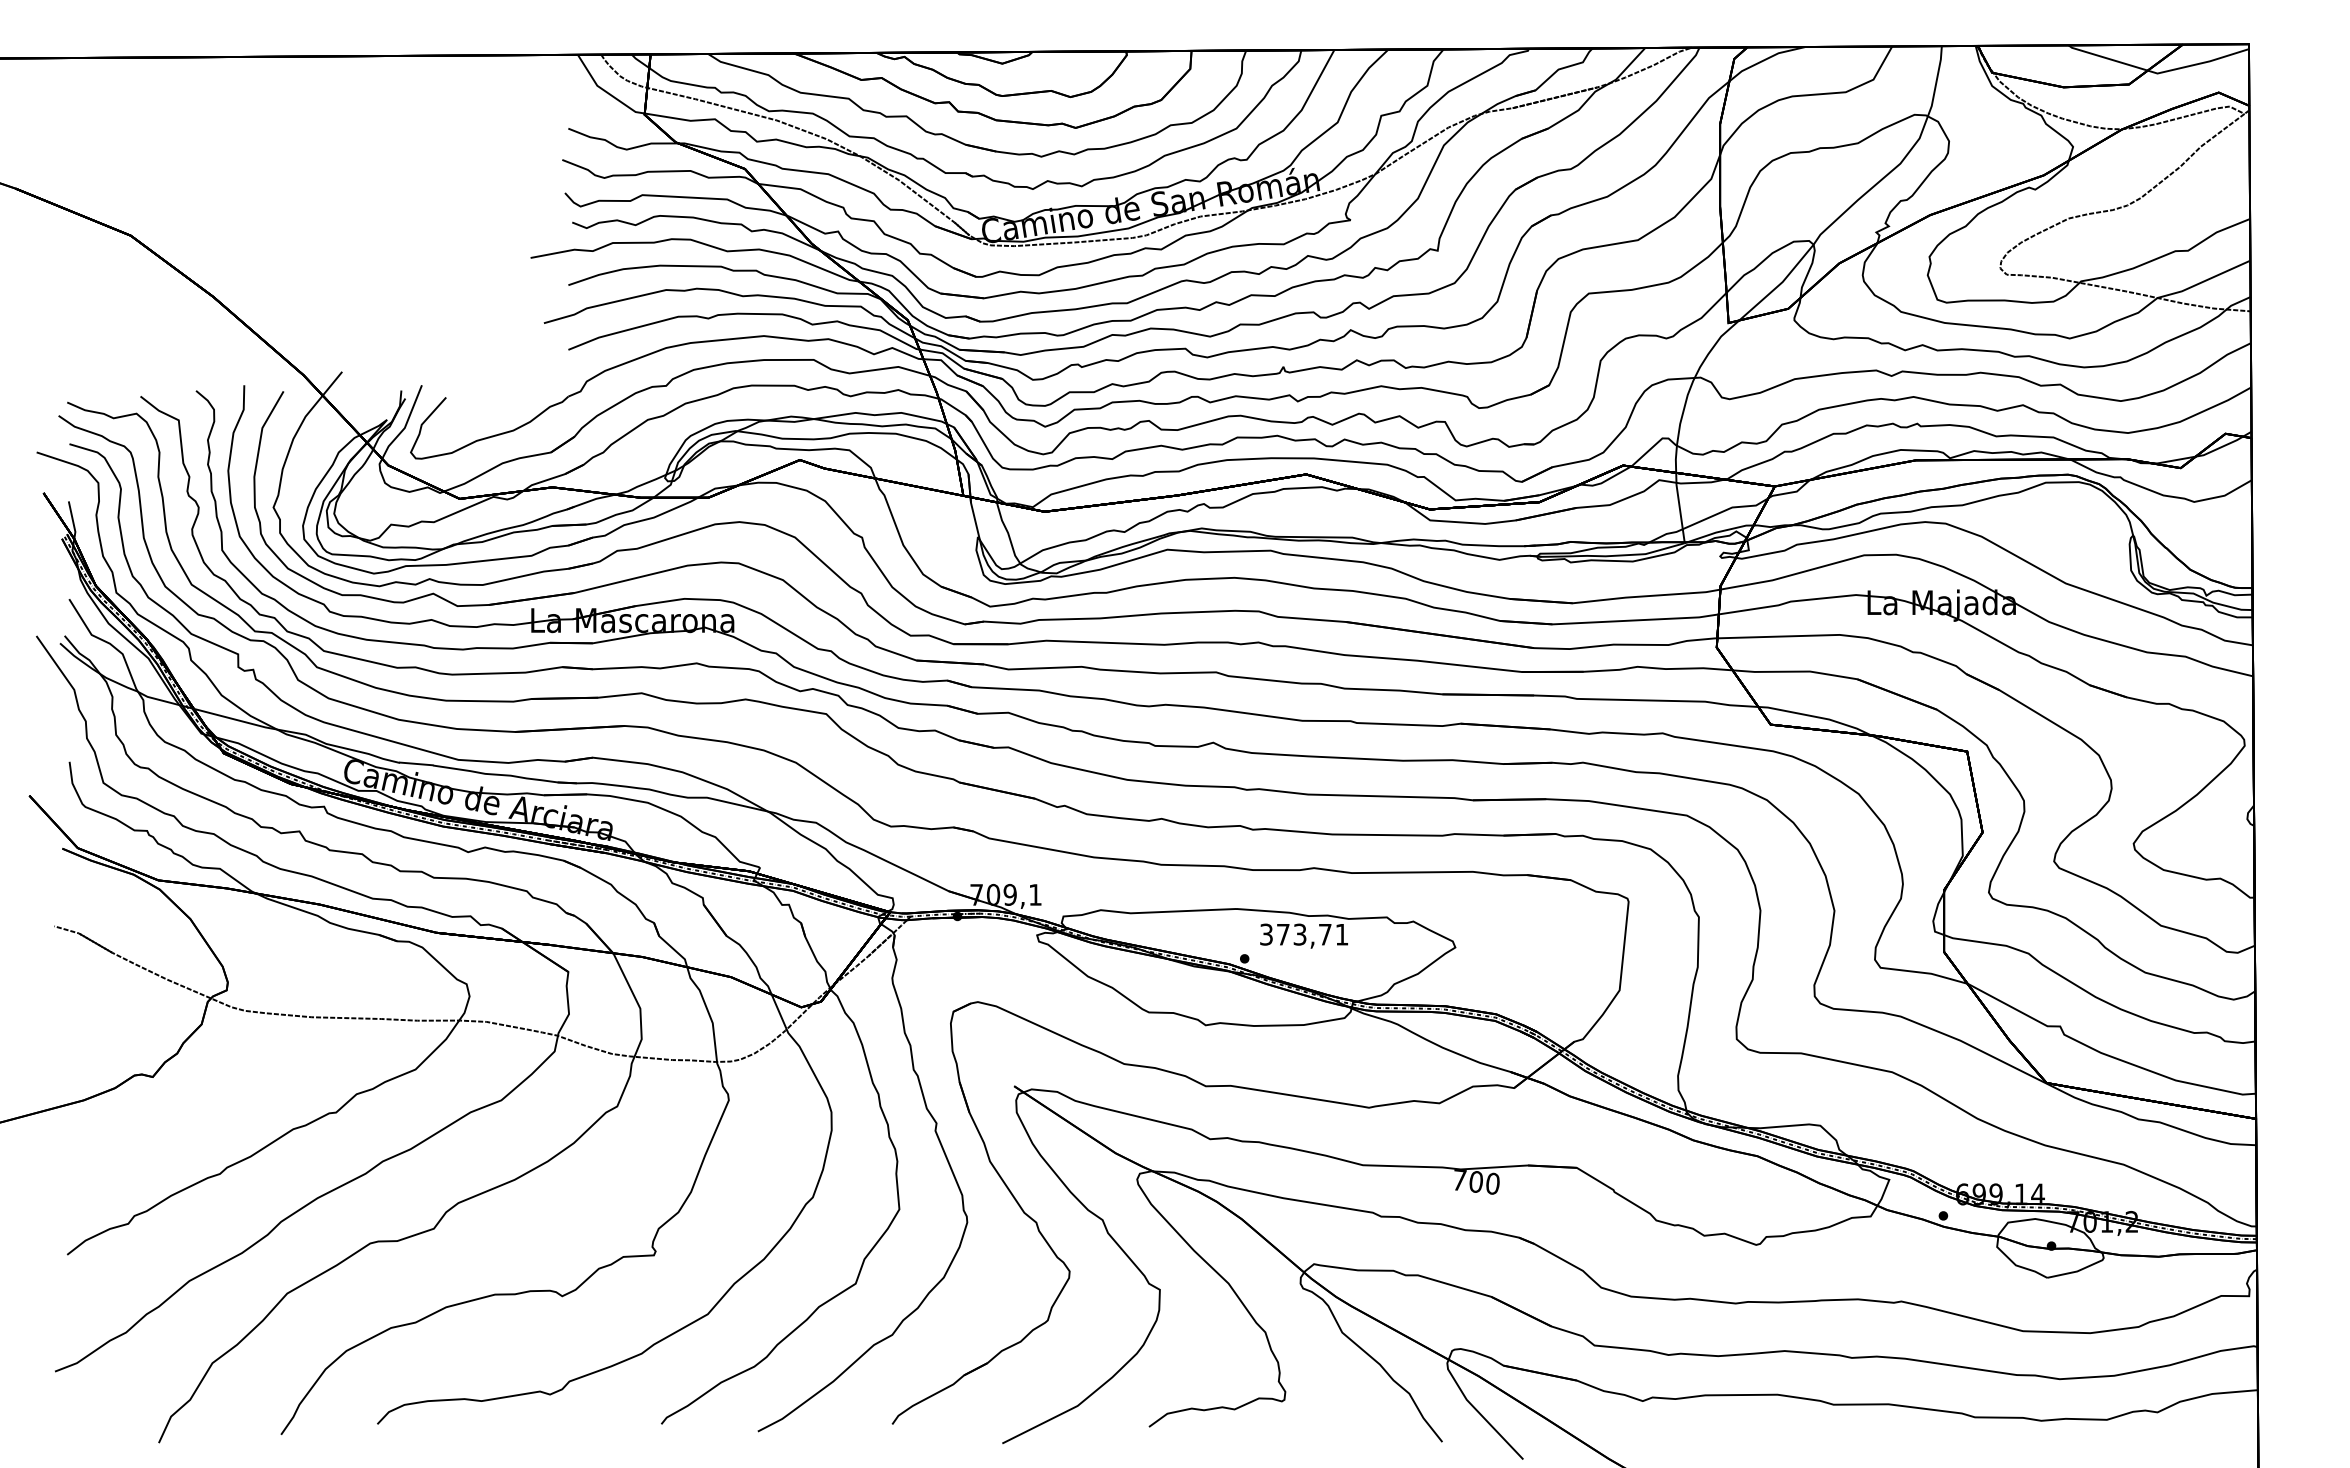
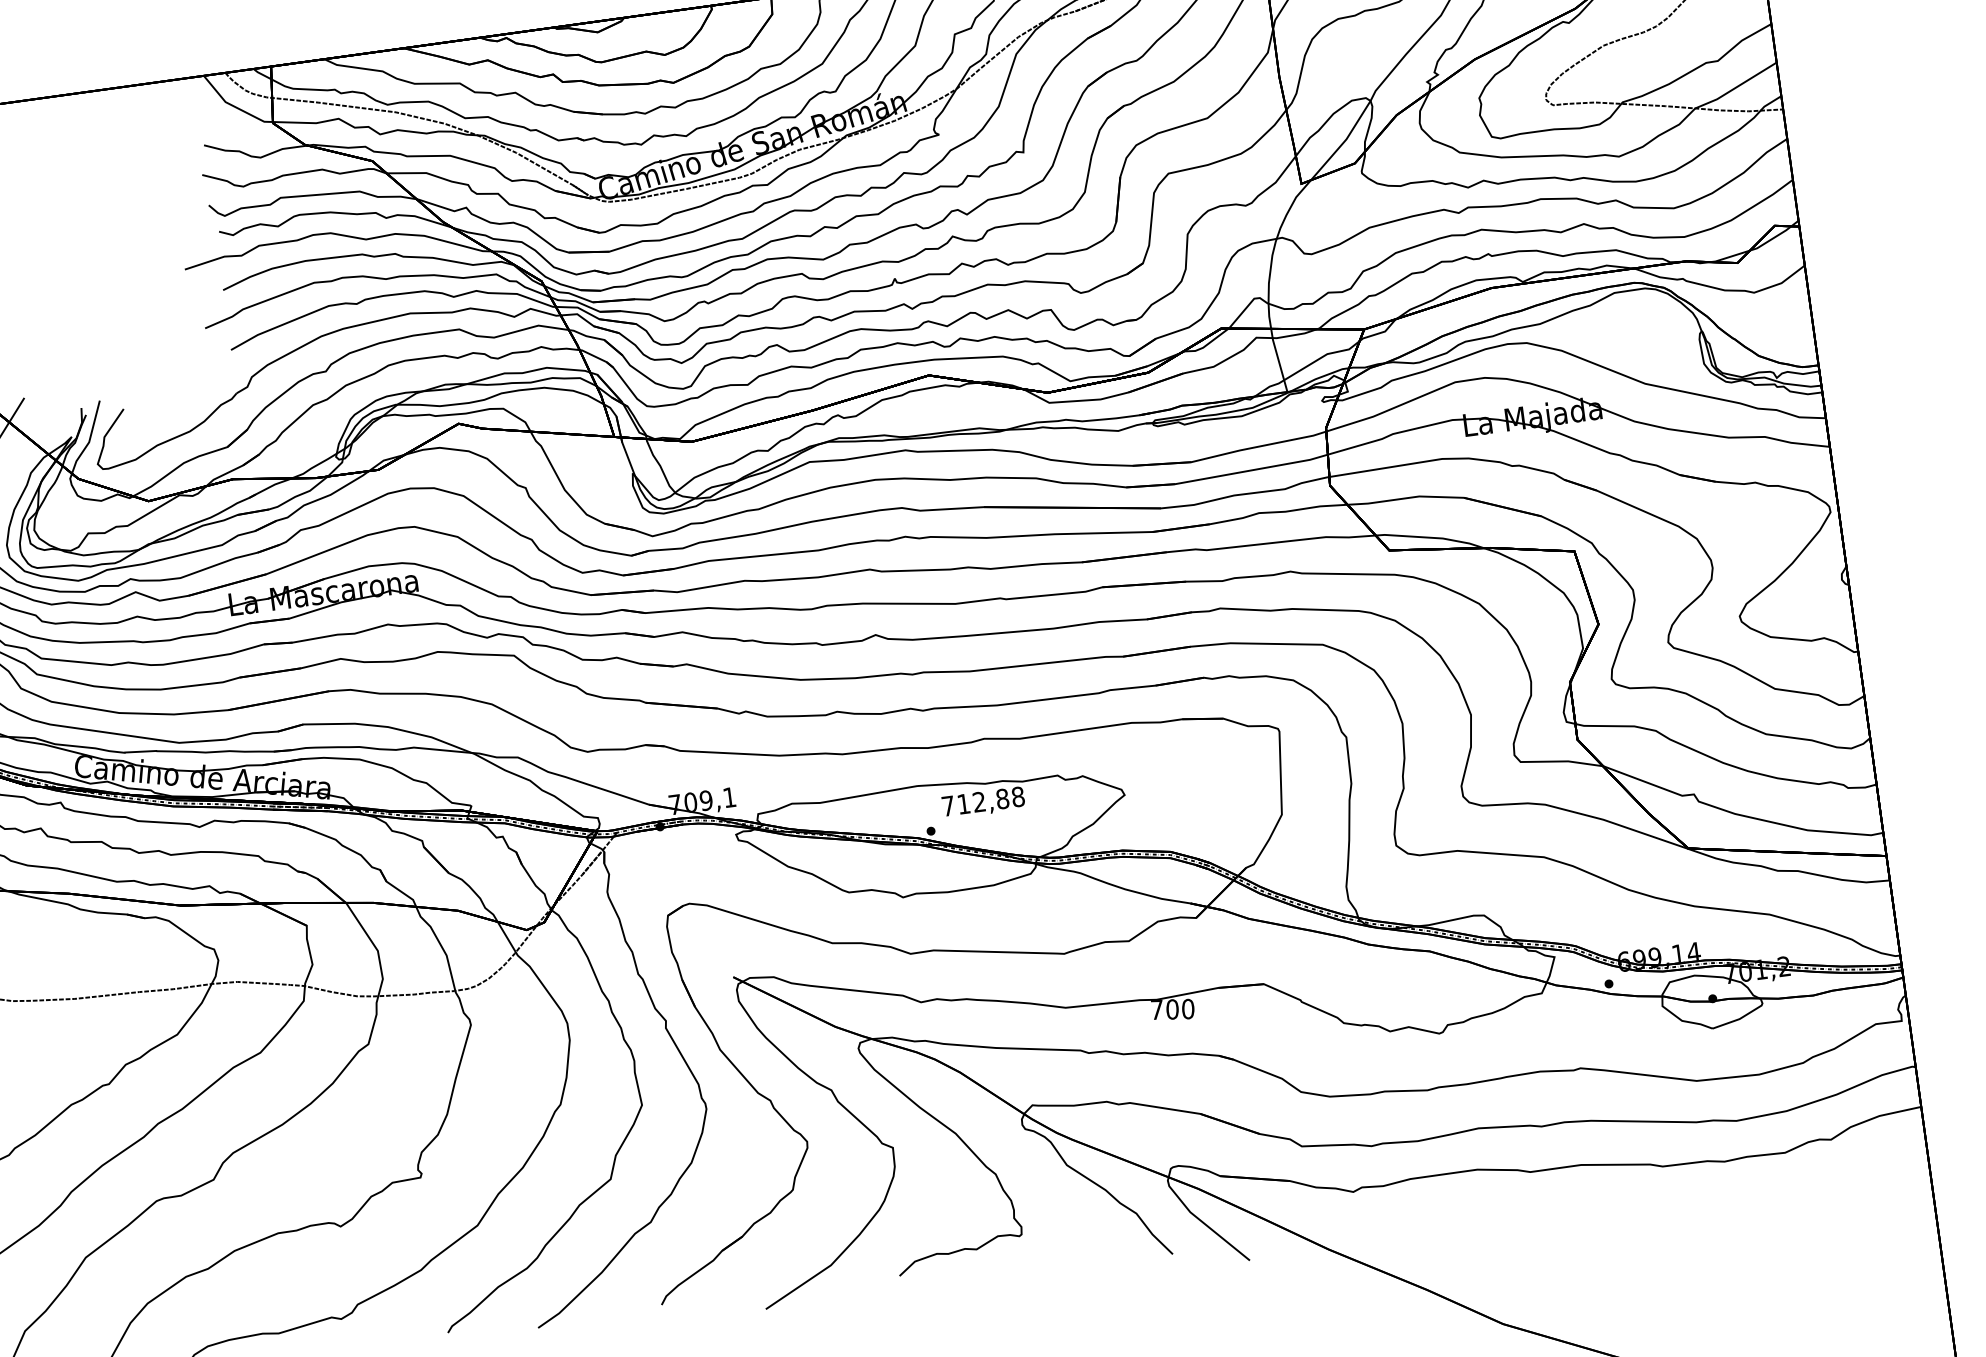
text: (1304, 934) -> (983, 801), 373,71 -> 712,88

